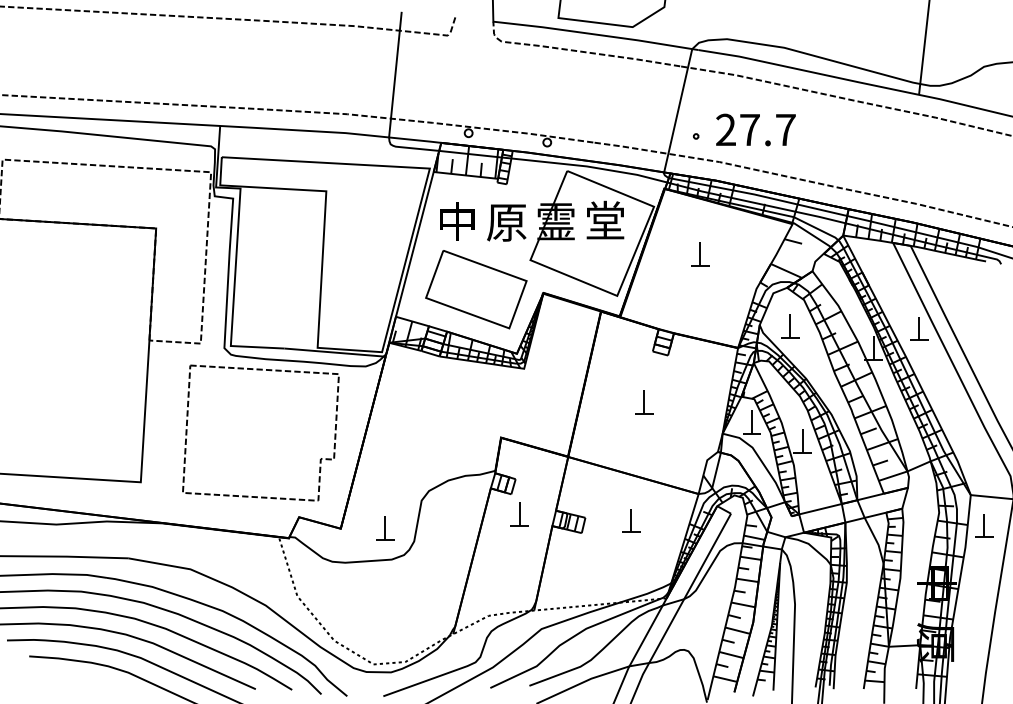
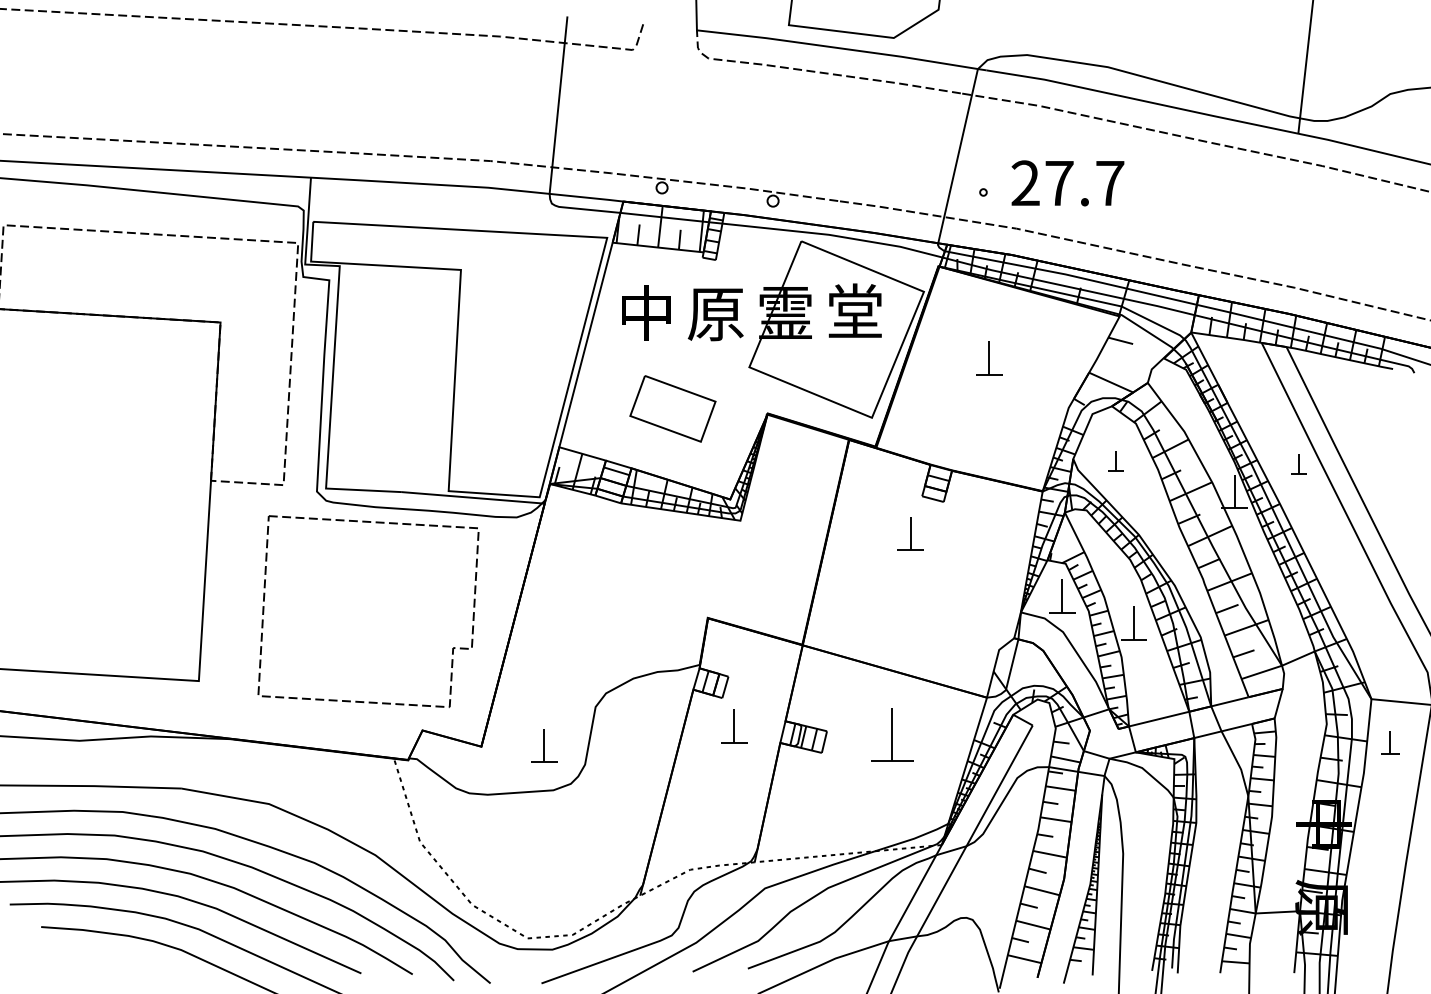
part: (476, 289) -> (672, 408), size x0.6
part: (790, 326) -> (1116, 460), size x0.6
part: (919, 328) -> (1298, 464), size x0.6
part: (643, 401) -> (910, 533), moved
part: (631, 520) -> (891, 735), size x1.6
part: (984, 525) -> (1390, 742), size x0.7

